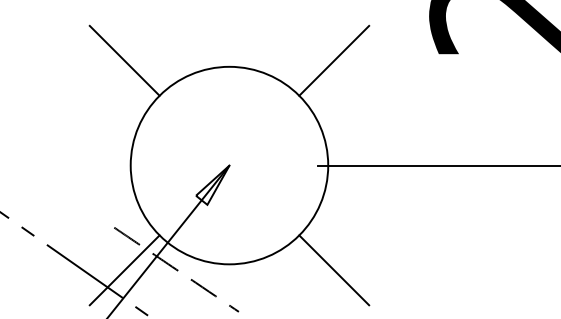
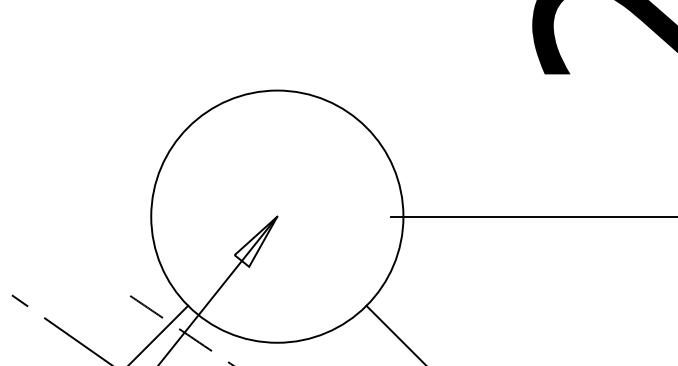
line: (124, 60) -> (143, 82), removed
line: (334, 60) -> (411, 82), removed

